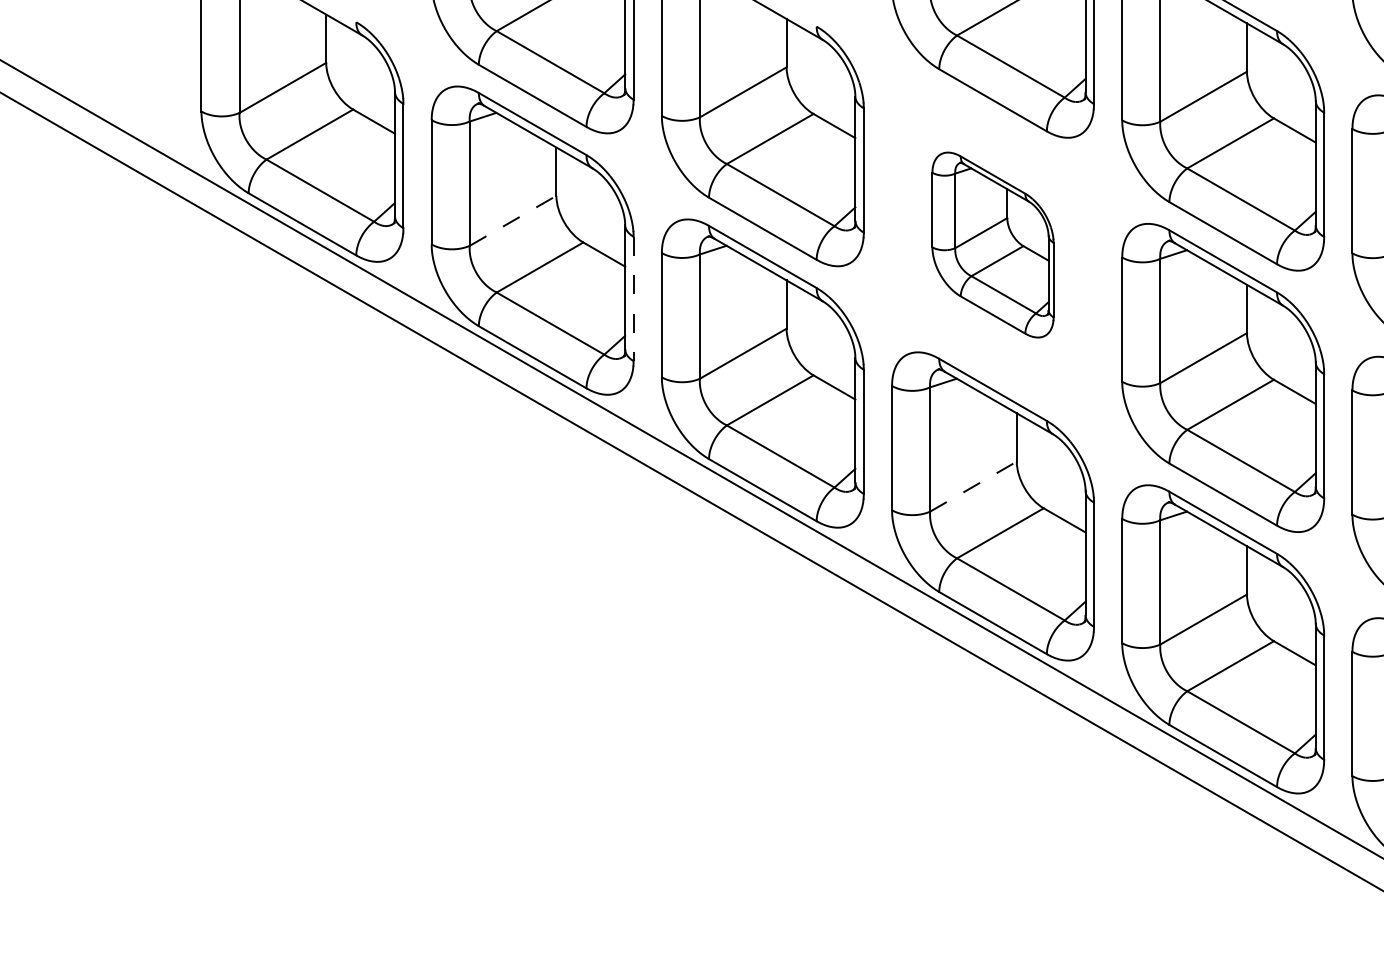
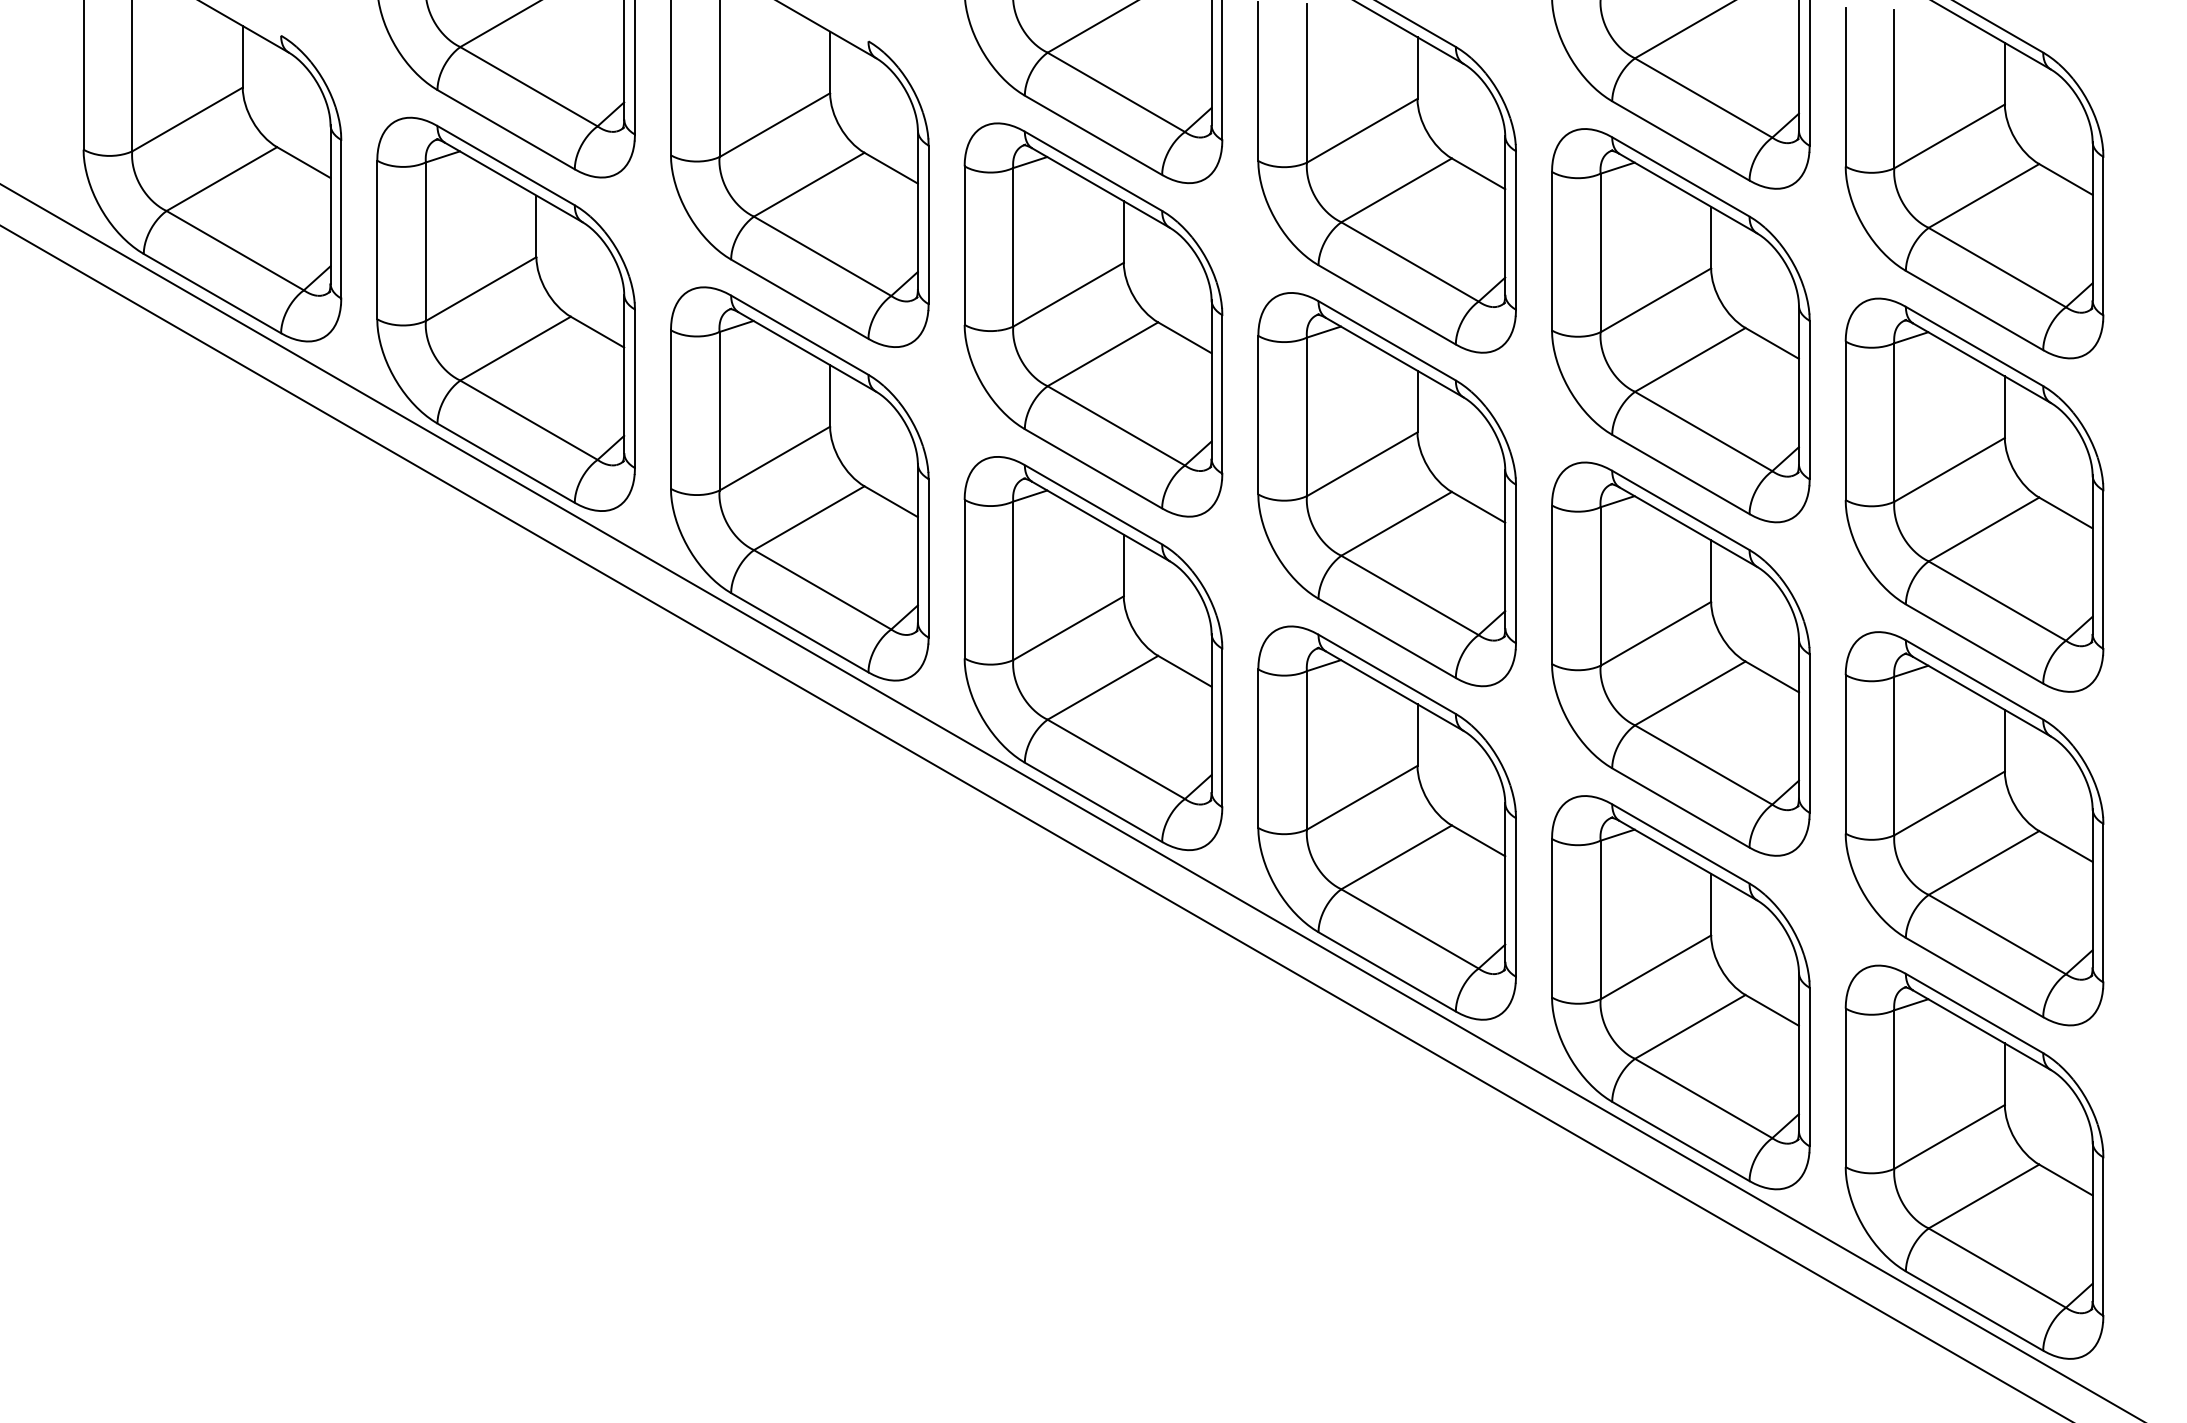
line: (513, 221) -> (481, 289), dashed -> solid
part: (993, 244) -> (1093, 319), size x1.67
line: (633, 299) -> (634, 389), dashed -> solid
line: (973, 486) -> (1068, 628), dashed -> solid

